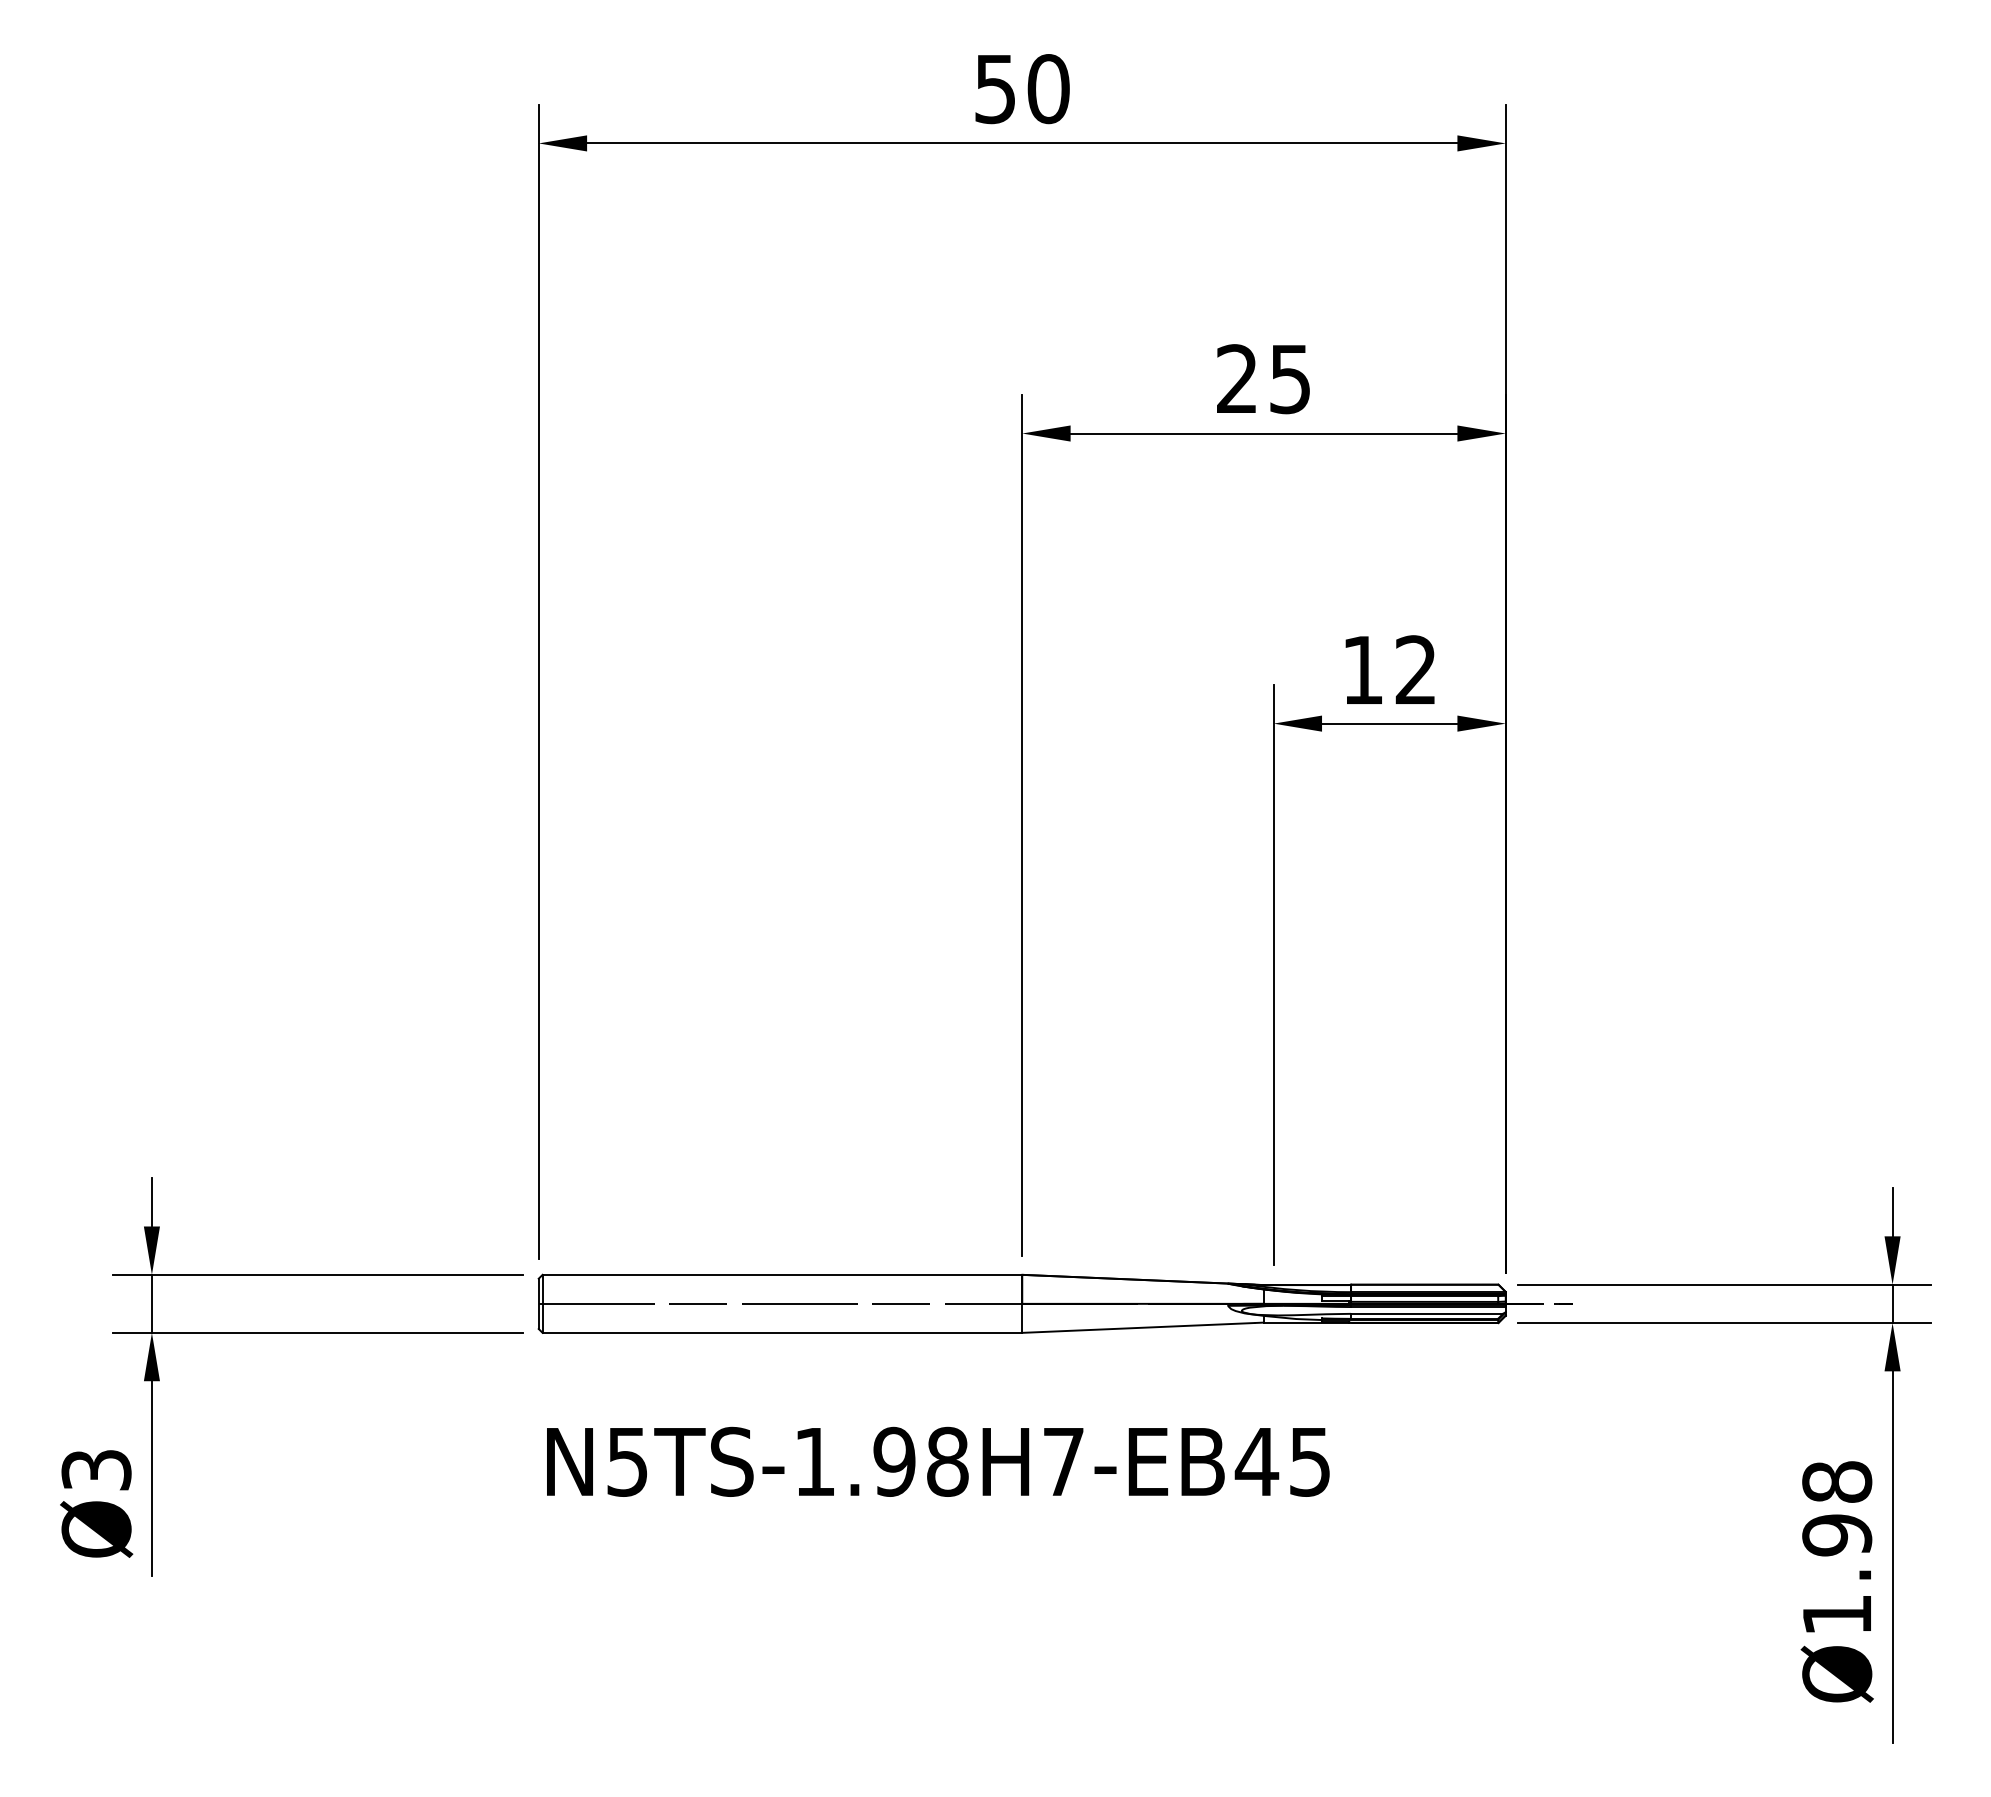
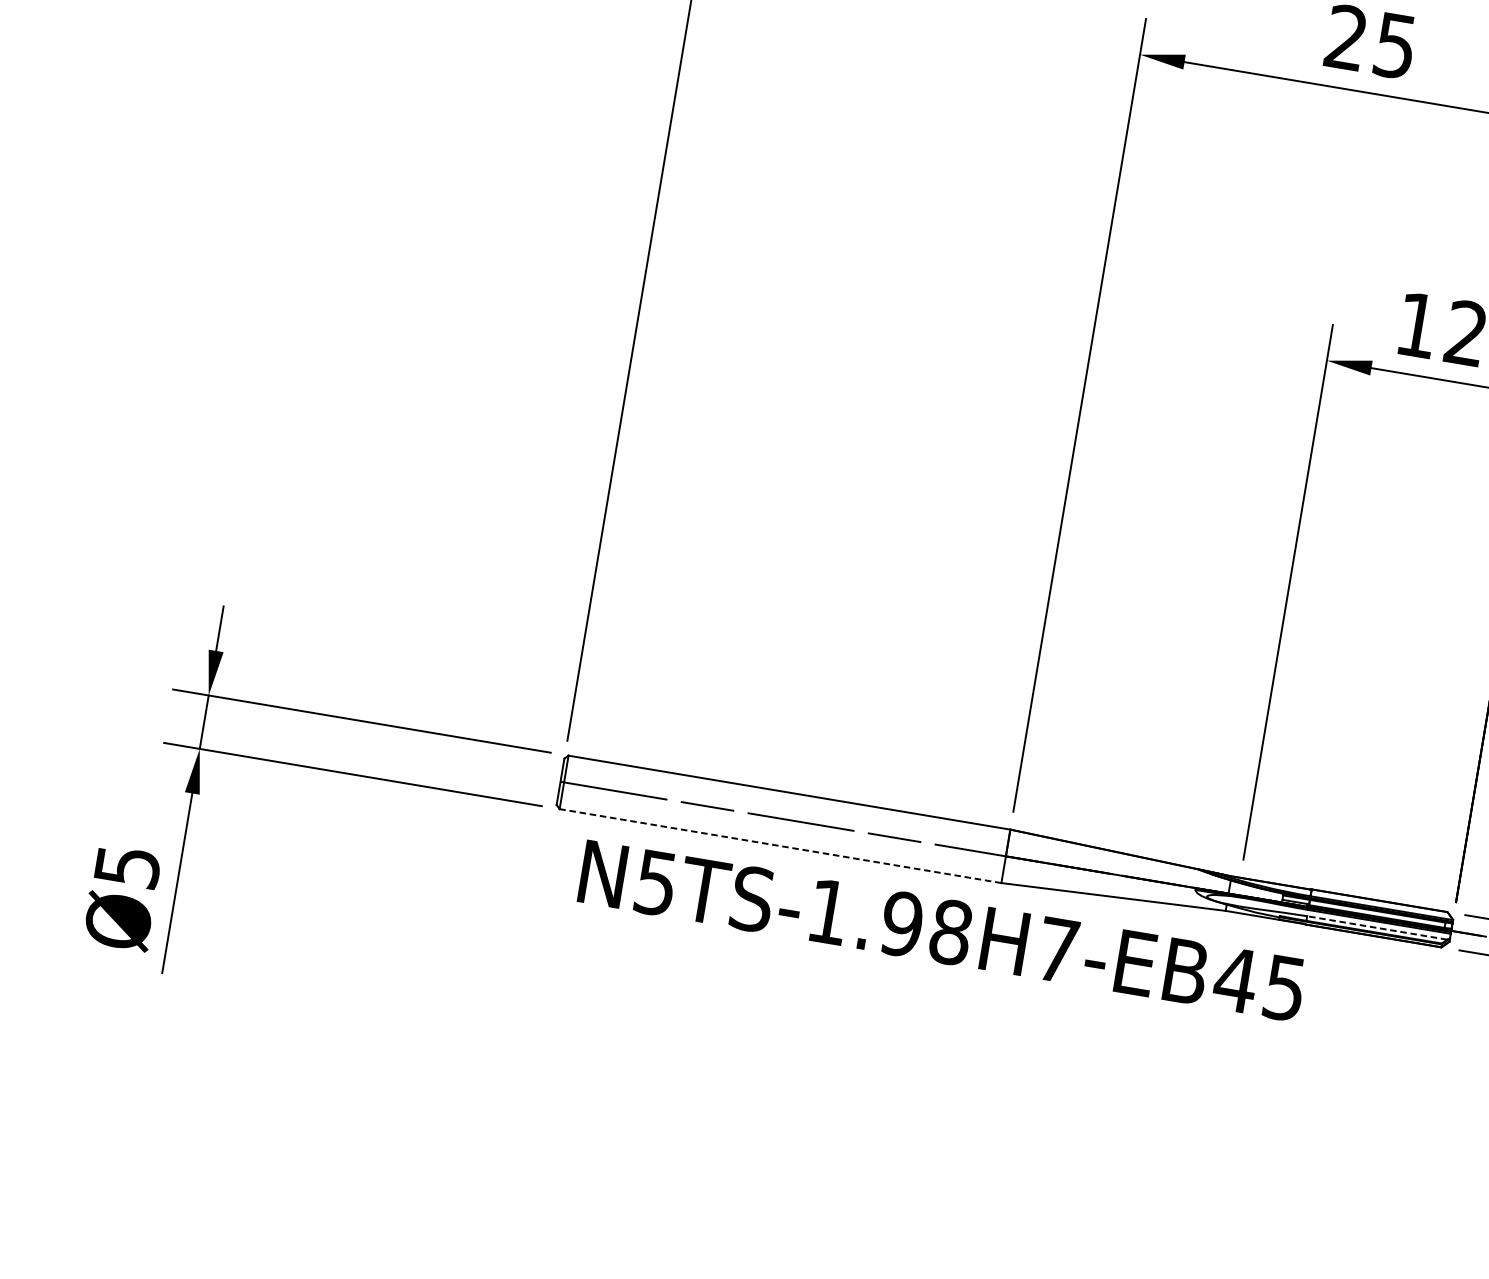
line: (1426, 1313) -> (1376, 927), solid -> dashed
line: (782, 1332) -> (780, 845), solid -> dashed
text: (938, 1461) -> (942, 930), moved
text: (96, 1469) -> (127, 866), Ø3 -> Ø5

